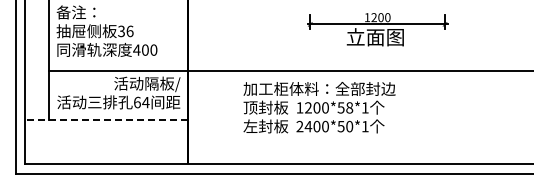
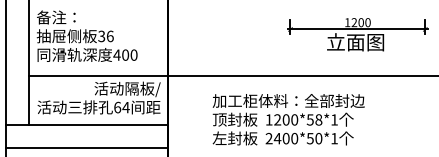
text: (319, 107) -> (288, 119), moved
line: (106, 119) -> (86, 124), dashed -> solid
line: (106, 143) -> (86, 148), added

